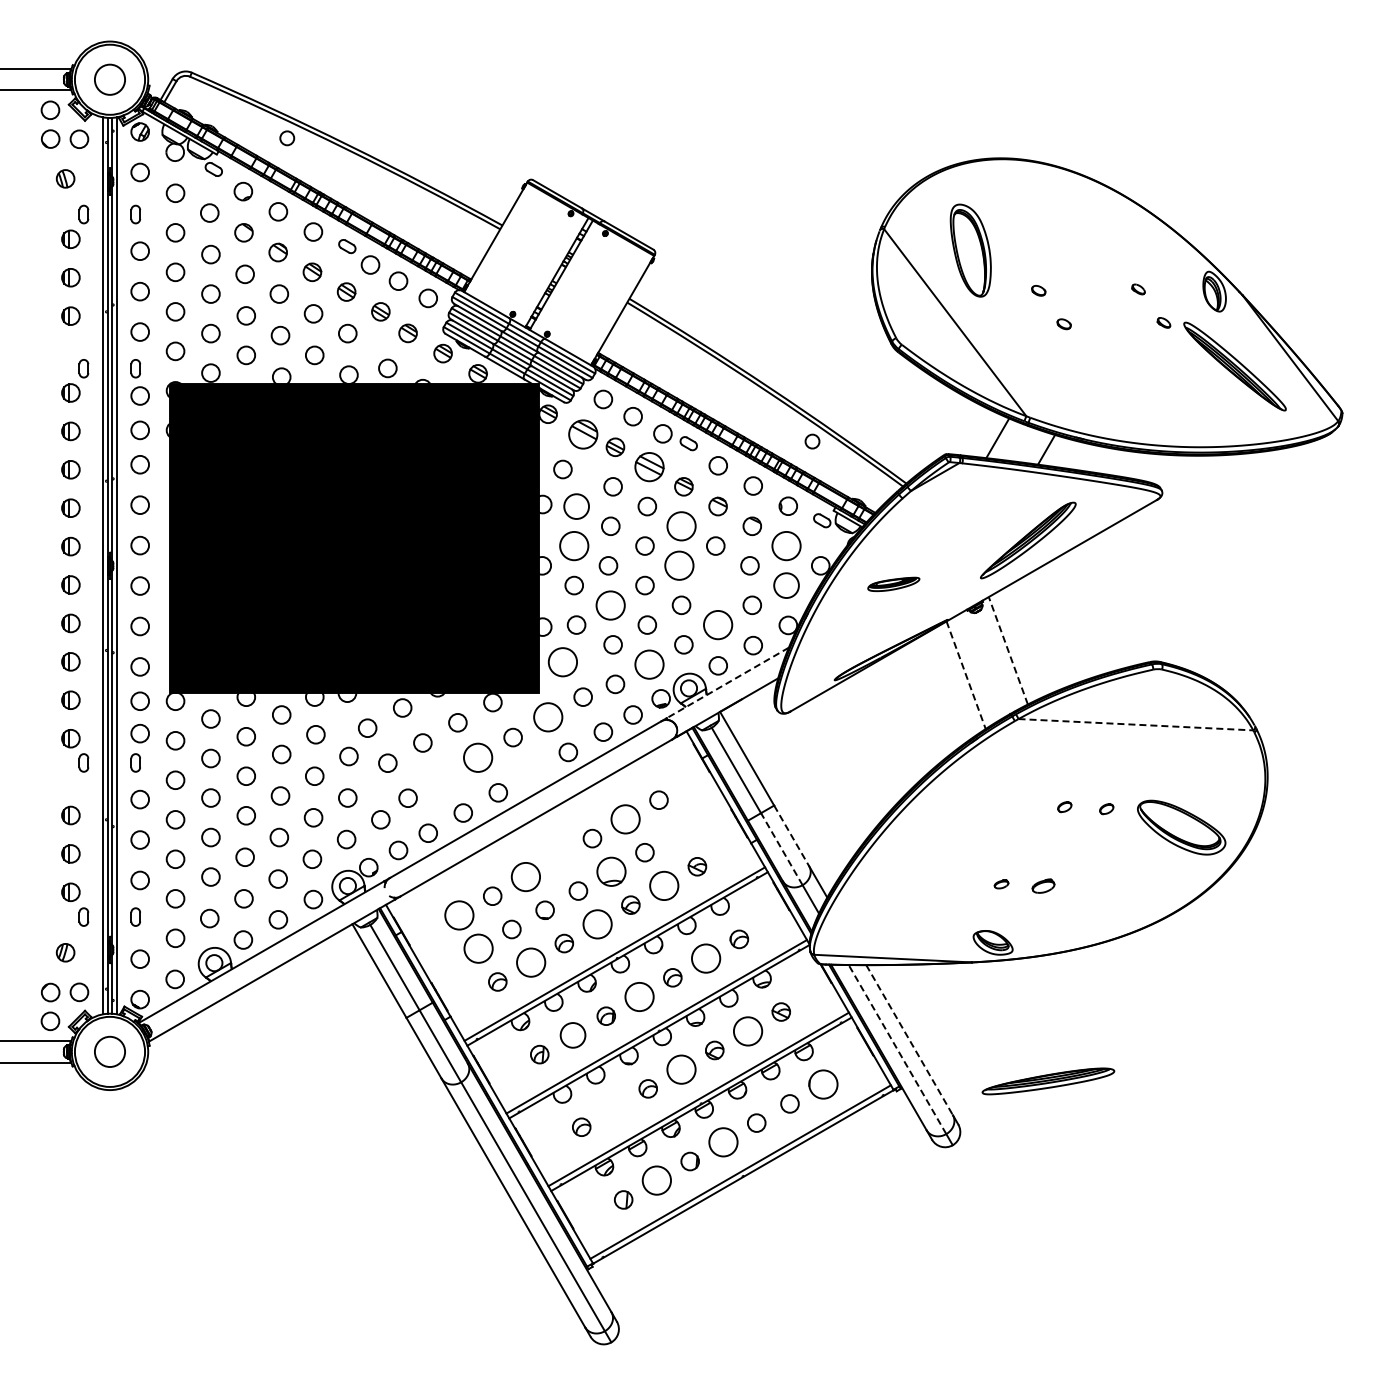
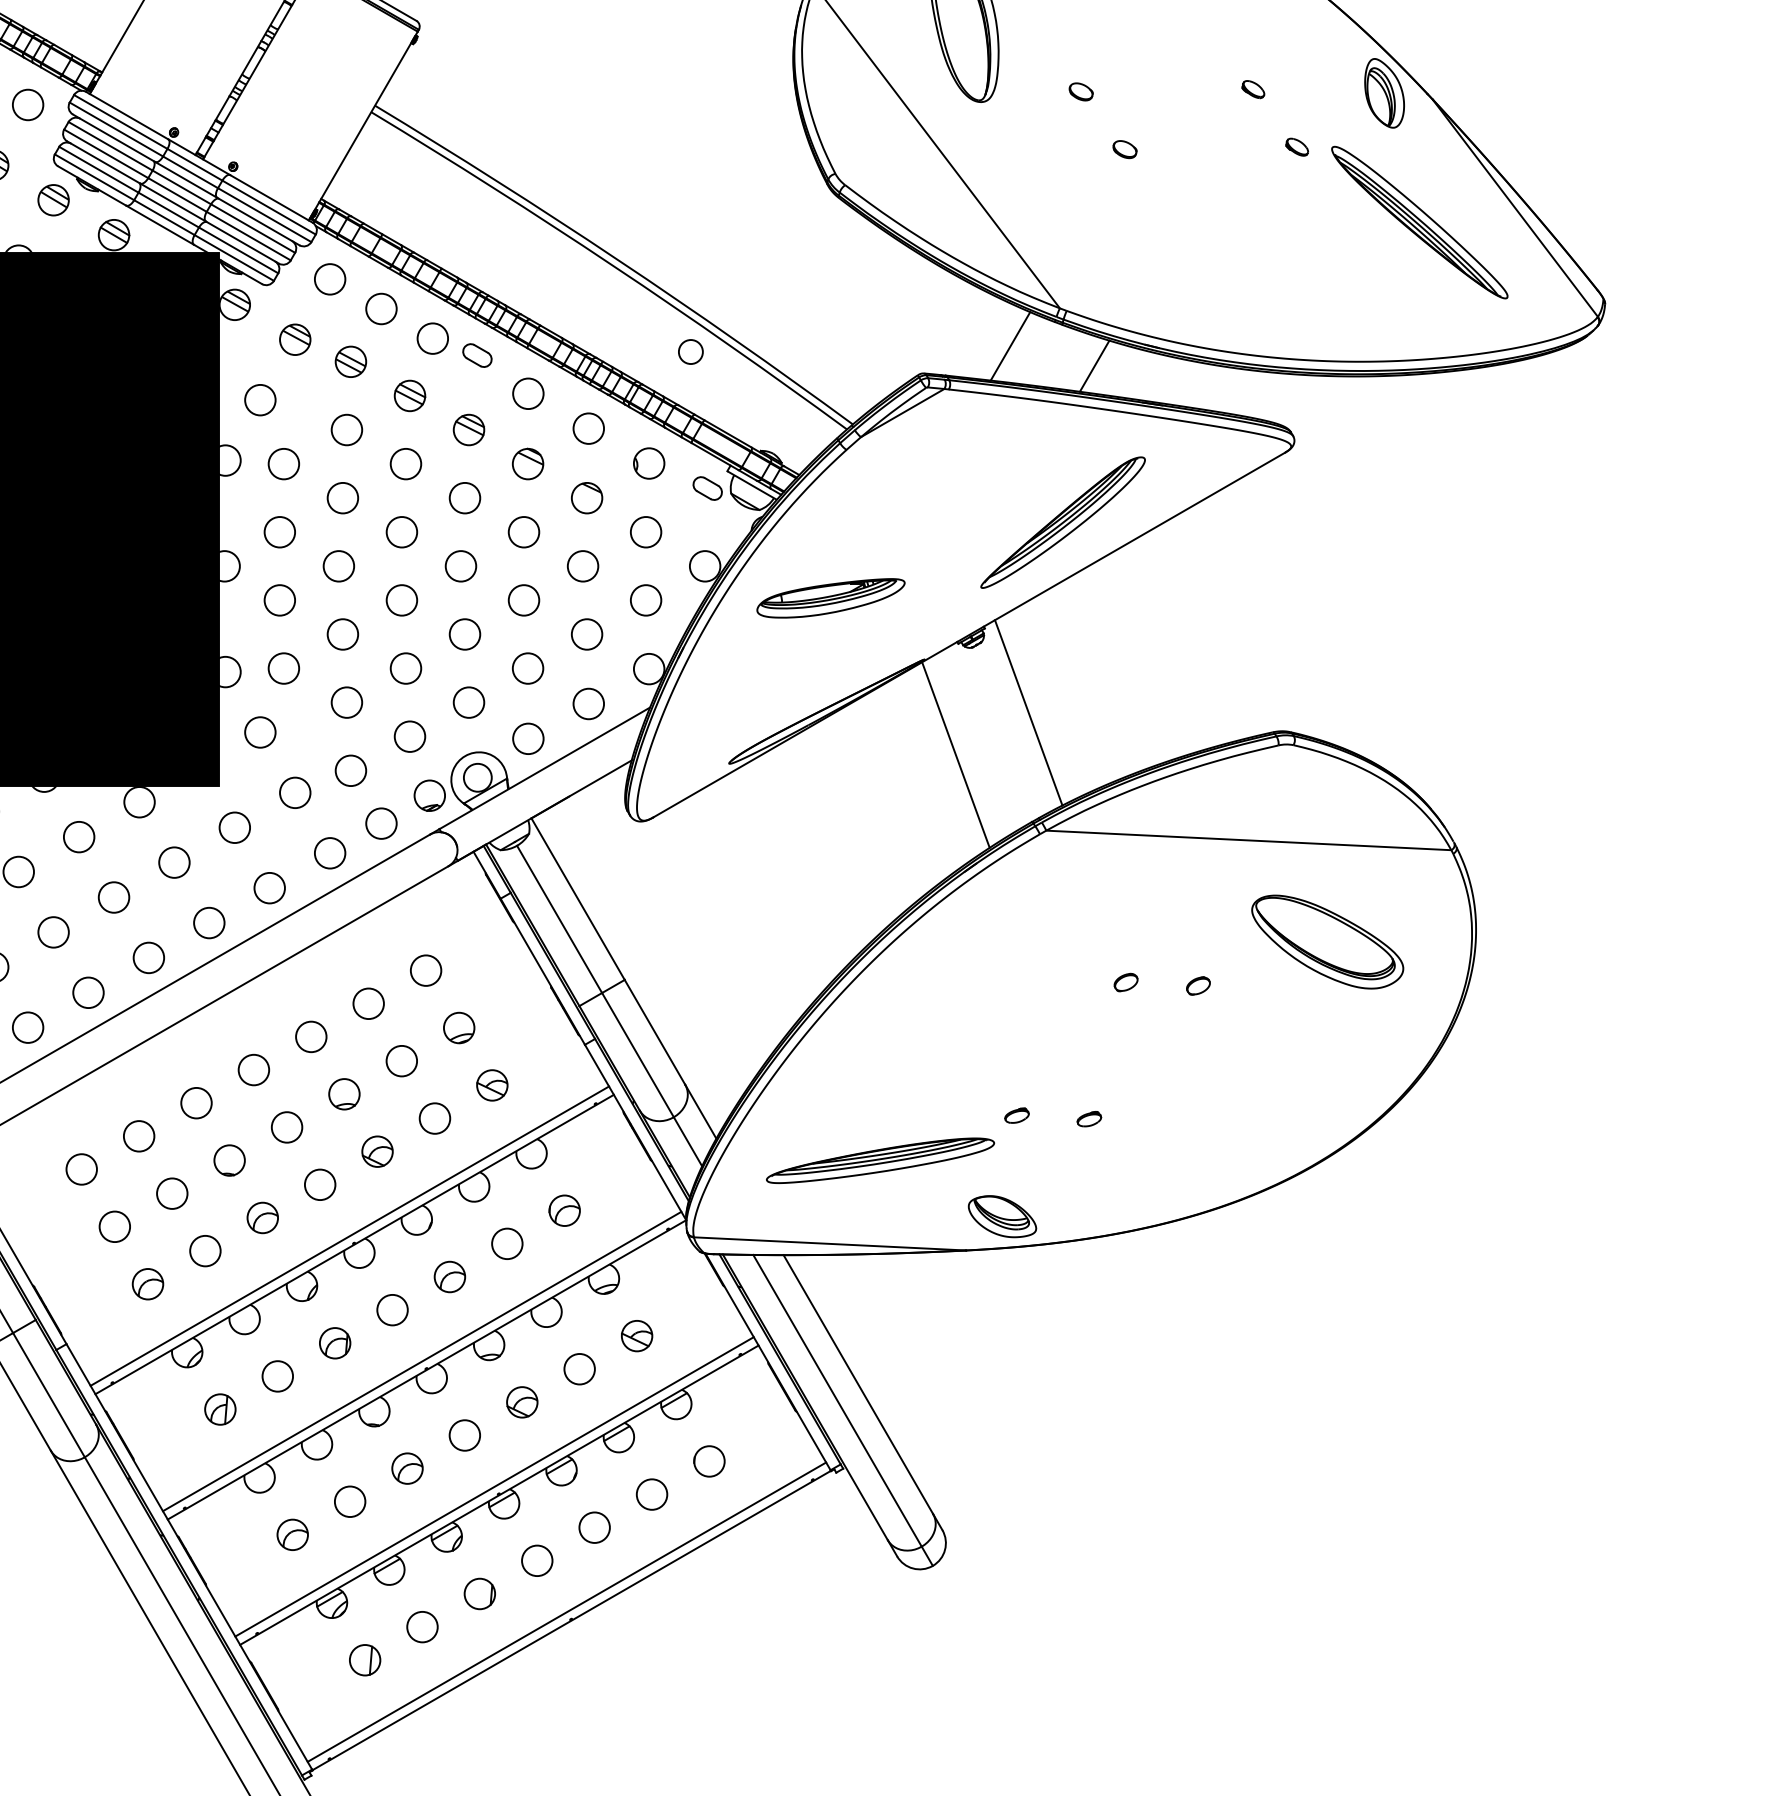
part: (582, 434) -> (294, 339), size x0.62
part: (649, 466) -> (409, 394), size x0.62
circle: (576, 506) -> (283, 463), size x0.71
circle: (681, 526) -> (464, 498), size x0.62
circle: (574, 545) -> (280, 531), size x0.62
circle: (786, 545) -> (646, 531), size x0.62
circle: (678, 565) -> (459, 565), size x0.62
part: (893, 584) -> (830, 598), size x1.67
circle: (715, 585) -> (523, 600), added
circle: (786, 585) -> (646, 600), size x0.71
circle: (610, 604) -> (342, 633), size x0.62
circle: (717, 624) -> (526, 667), size x0.62
line: (1008, 650) -> (1028, 712), dashed -> solid
circle: (562, 661) -> (259, 731), size x0.62
circle: (649, 664) -> (409, 736), size x0.62
line: (966, 675) -> (956, 755), dashed -> solid
line: (727, 683) -> (544, 769), dashed -> solid
circle: (547, 717) -> (233, 827), size x0.62
line: (1135, 724) -> (1248, 840), dashed -> solid
circle: (477, 757) -> (112, 896), size x0.62
circle: (533, 772) -> (209, 922), added
circle: (442, 777) -> (52, 931), added
circle: (625, 819) -> (368, 1003), size x0.62
part: (1181, 827) -> (1327, 941), moved
part: (677, 833) -> (457, 1028), added
line: (791, 836) -> (654, 1033), dashed -> solid
line: (781, 849) -> (637, 1055), dashed -> solid
circle: (558, 857) -> (252, 1069), added
part: (611, 871) -> (344, 1093), size x0.62
circle: (525, 876) -> (195, 1102), size x0.62
circle: (663, 885) -> (433, 1117), size x0.62
part: (1043, 886) -> (1089, 1119), size x0.62
circle: (459, 915) -> (81, 1169), size x0.62
circle: (597, 924) -> (319, 1185), size x0.62
circle: (478, 948) -> (114, 1226), size x0.62
circle: (705, 958) -> (506, 1243), size x0.62
circle: (530, 962) -> (204, 1250), size x0.62
circle: (639, 996) -> (392, 1309), size x0.62
circle: (747, 1030) -> (578, 1367), size x0.62
circle: (572, 1035) -> (276, 1376), size x0.71
line: (909, 1040) -> (858, 1385), dashed -> solid
line: (897, 1049) -> (837, 1400), dashed -> solid
circle: (681, 1069) -> (464, 1435), size x0.62
part: (1048, 1081) -> (880, 1160), moved
circle: (822, 1084) -> (708, 1461), size x0.62
circle: (614, 1107) -> (349, 1500), added
circle: (723, 1142) -> (537, 1561), size x0.62
circle: (656, 1180) -> (421, 1626), size x0.62

